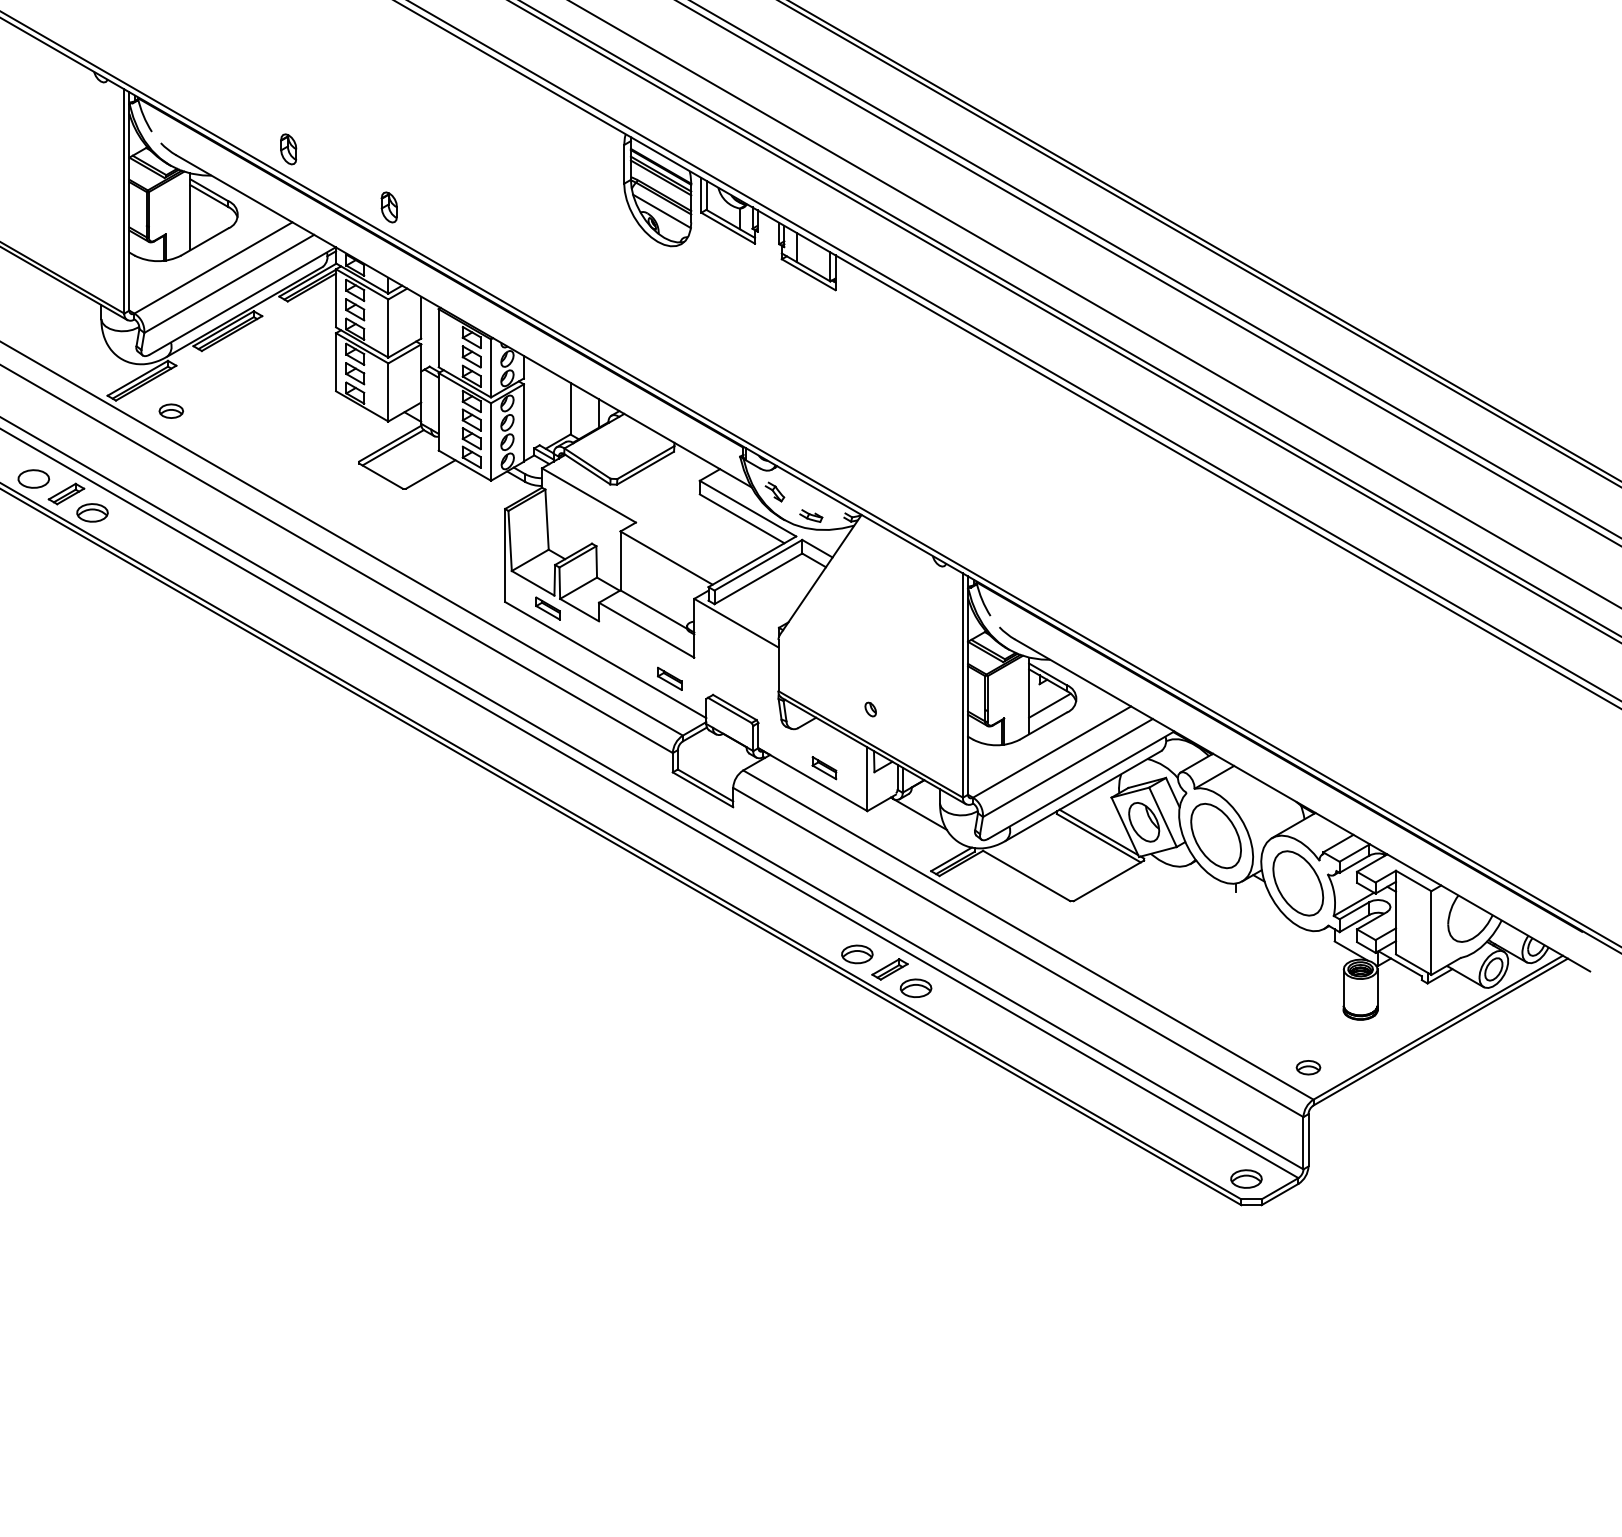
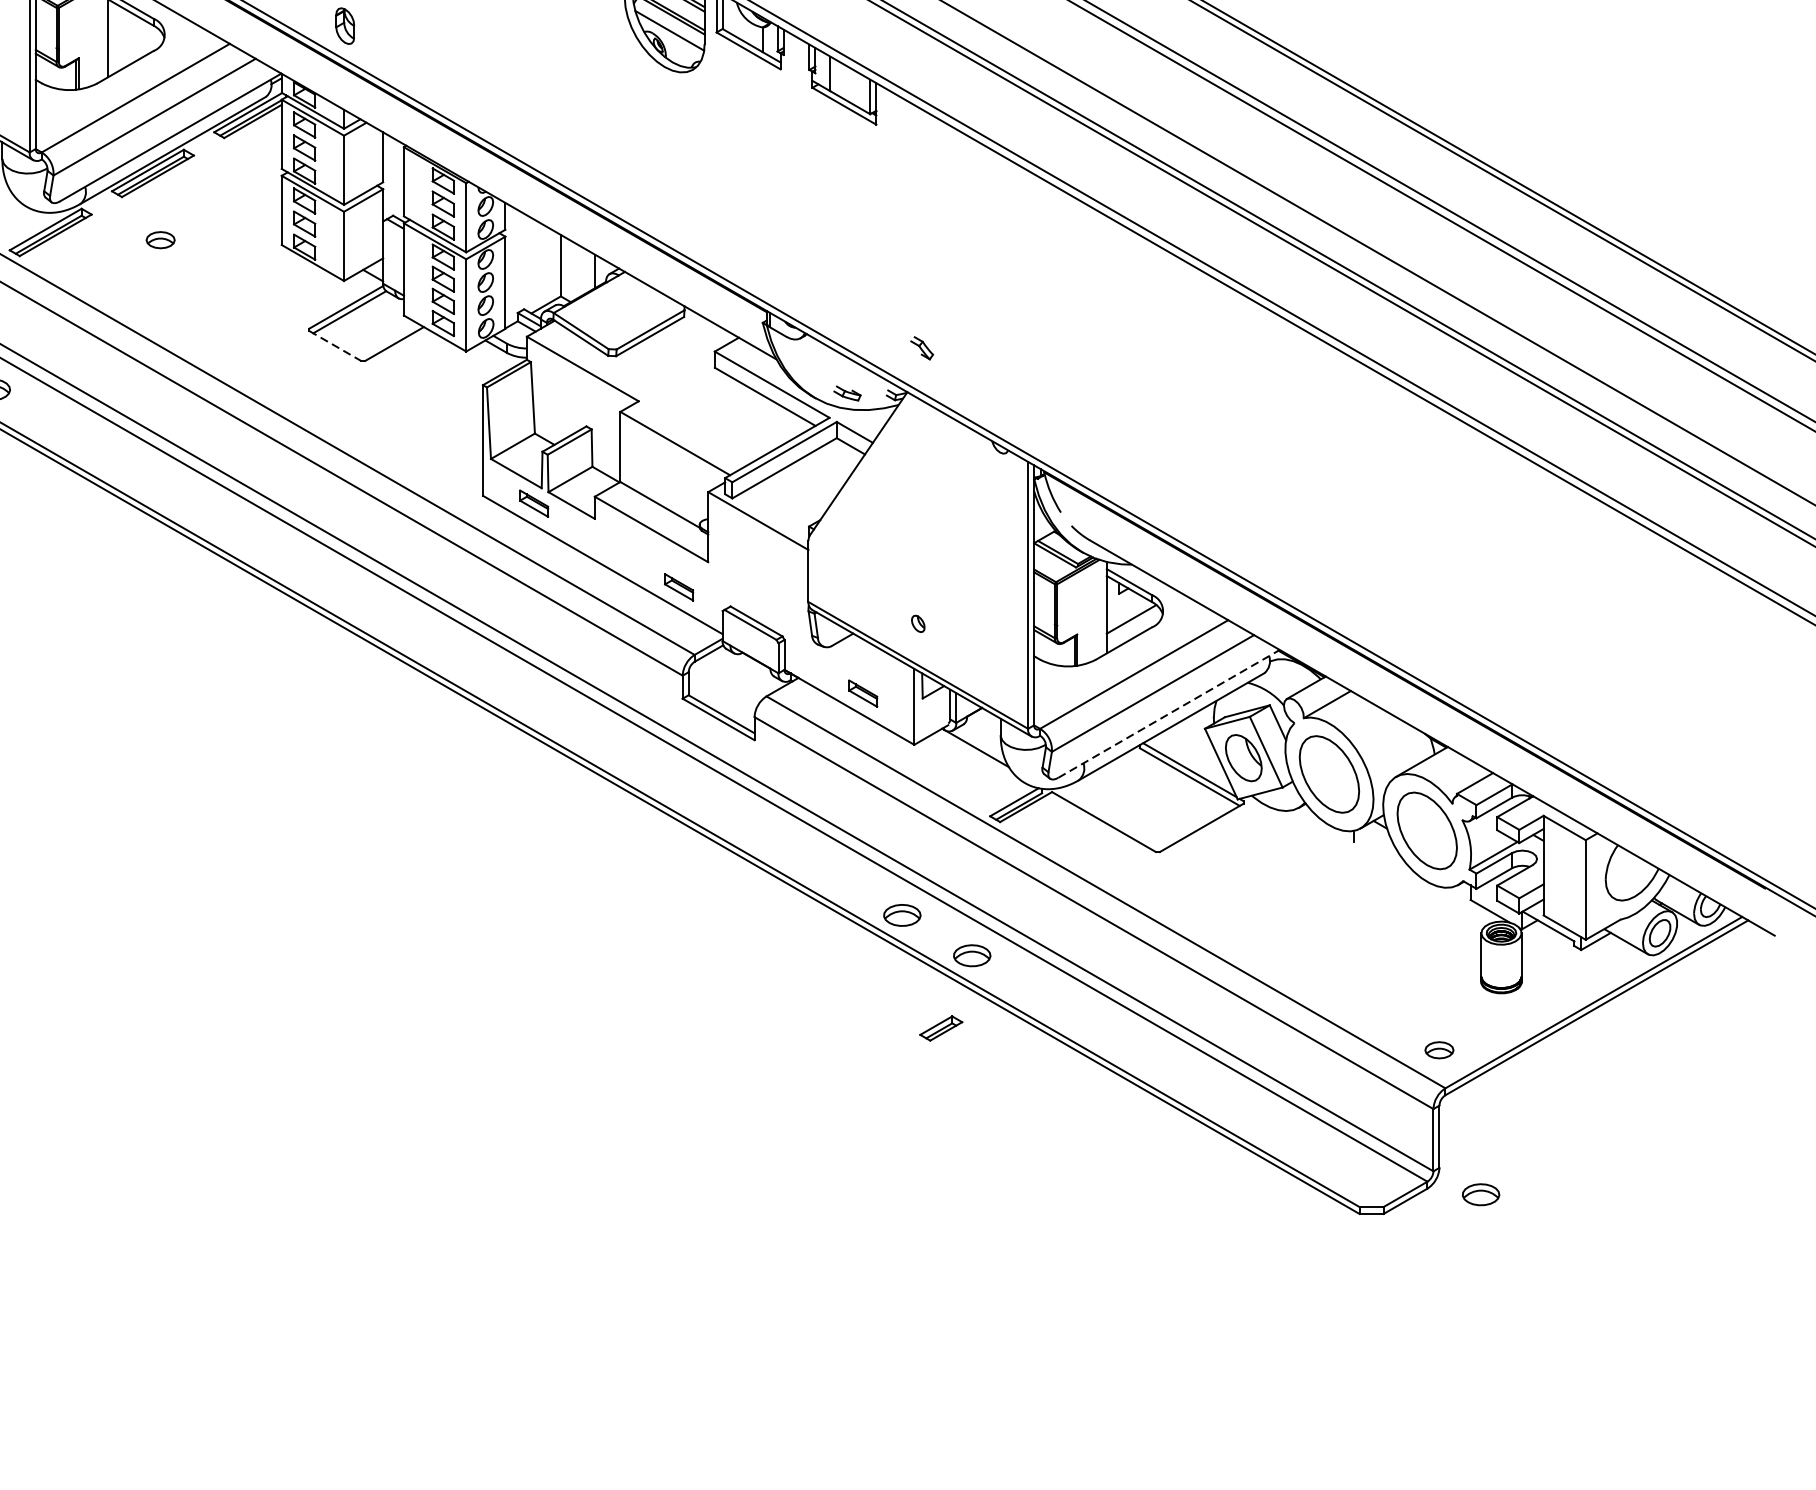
part: (171, 410) -> (160, 239), moved
line: (381, 476) -> (335, 346), solid -> dashed
part: (774, 491) -> (921, 347), moved
line: (1081, 784) -> (1169, 713), solid -> dashed
part: (889, 969) -> (940, 1028), moved
part: (1246, 1178) -> (1481, 1194), moved

